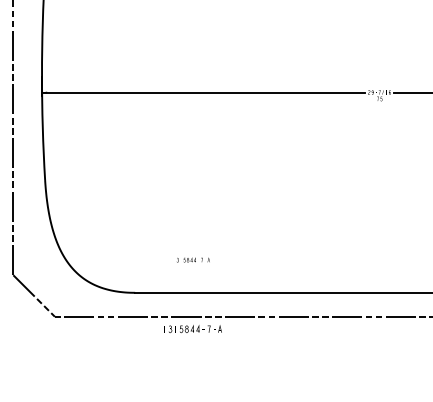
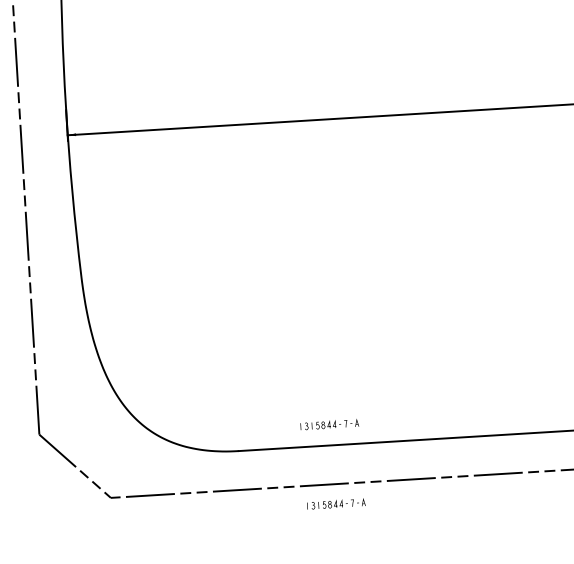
part: (193, 259) -> (332, 423), moved
part: (192, 328) -> (335, 503), size x0.62

